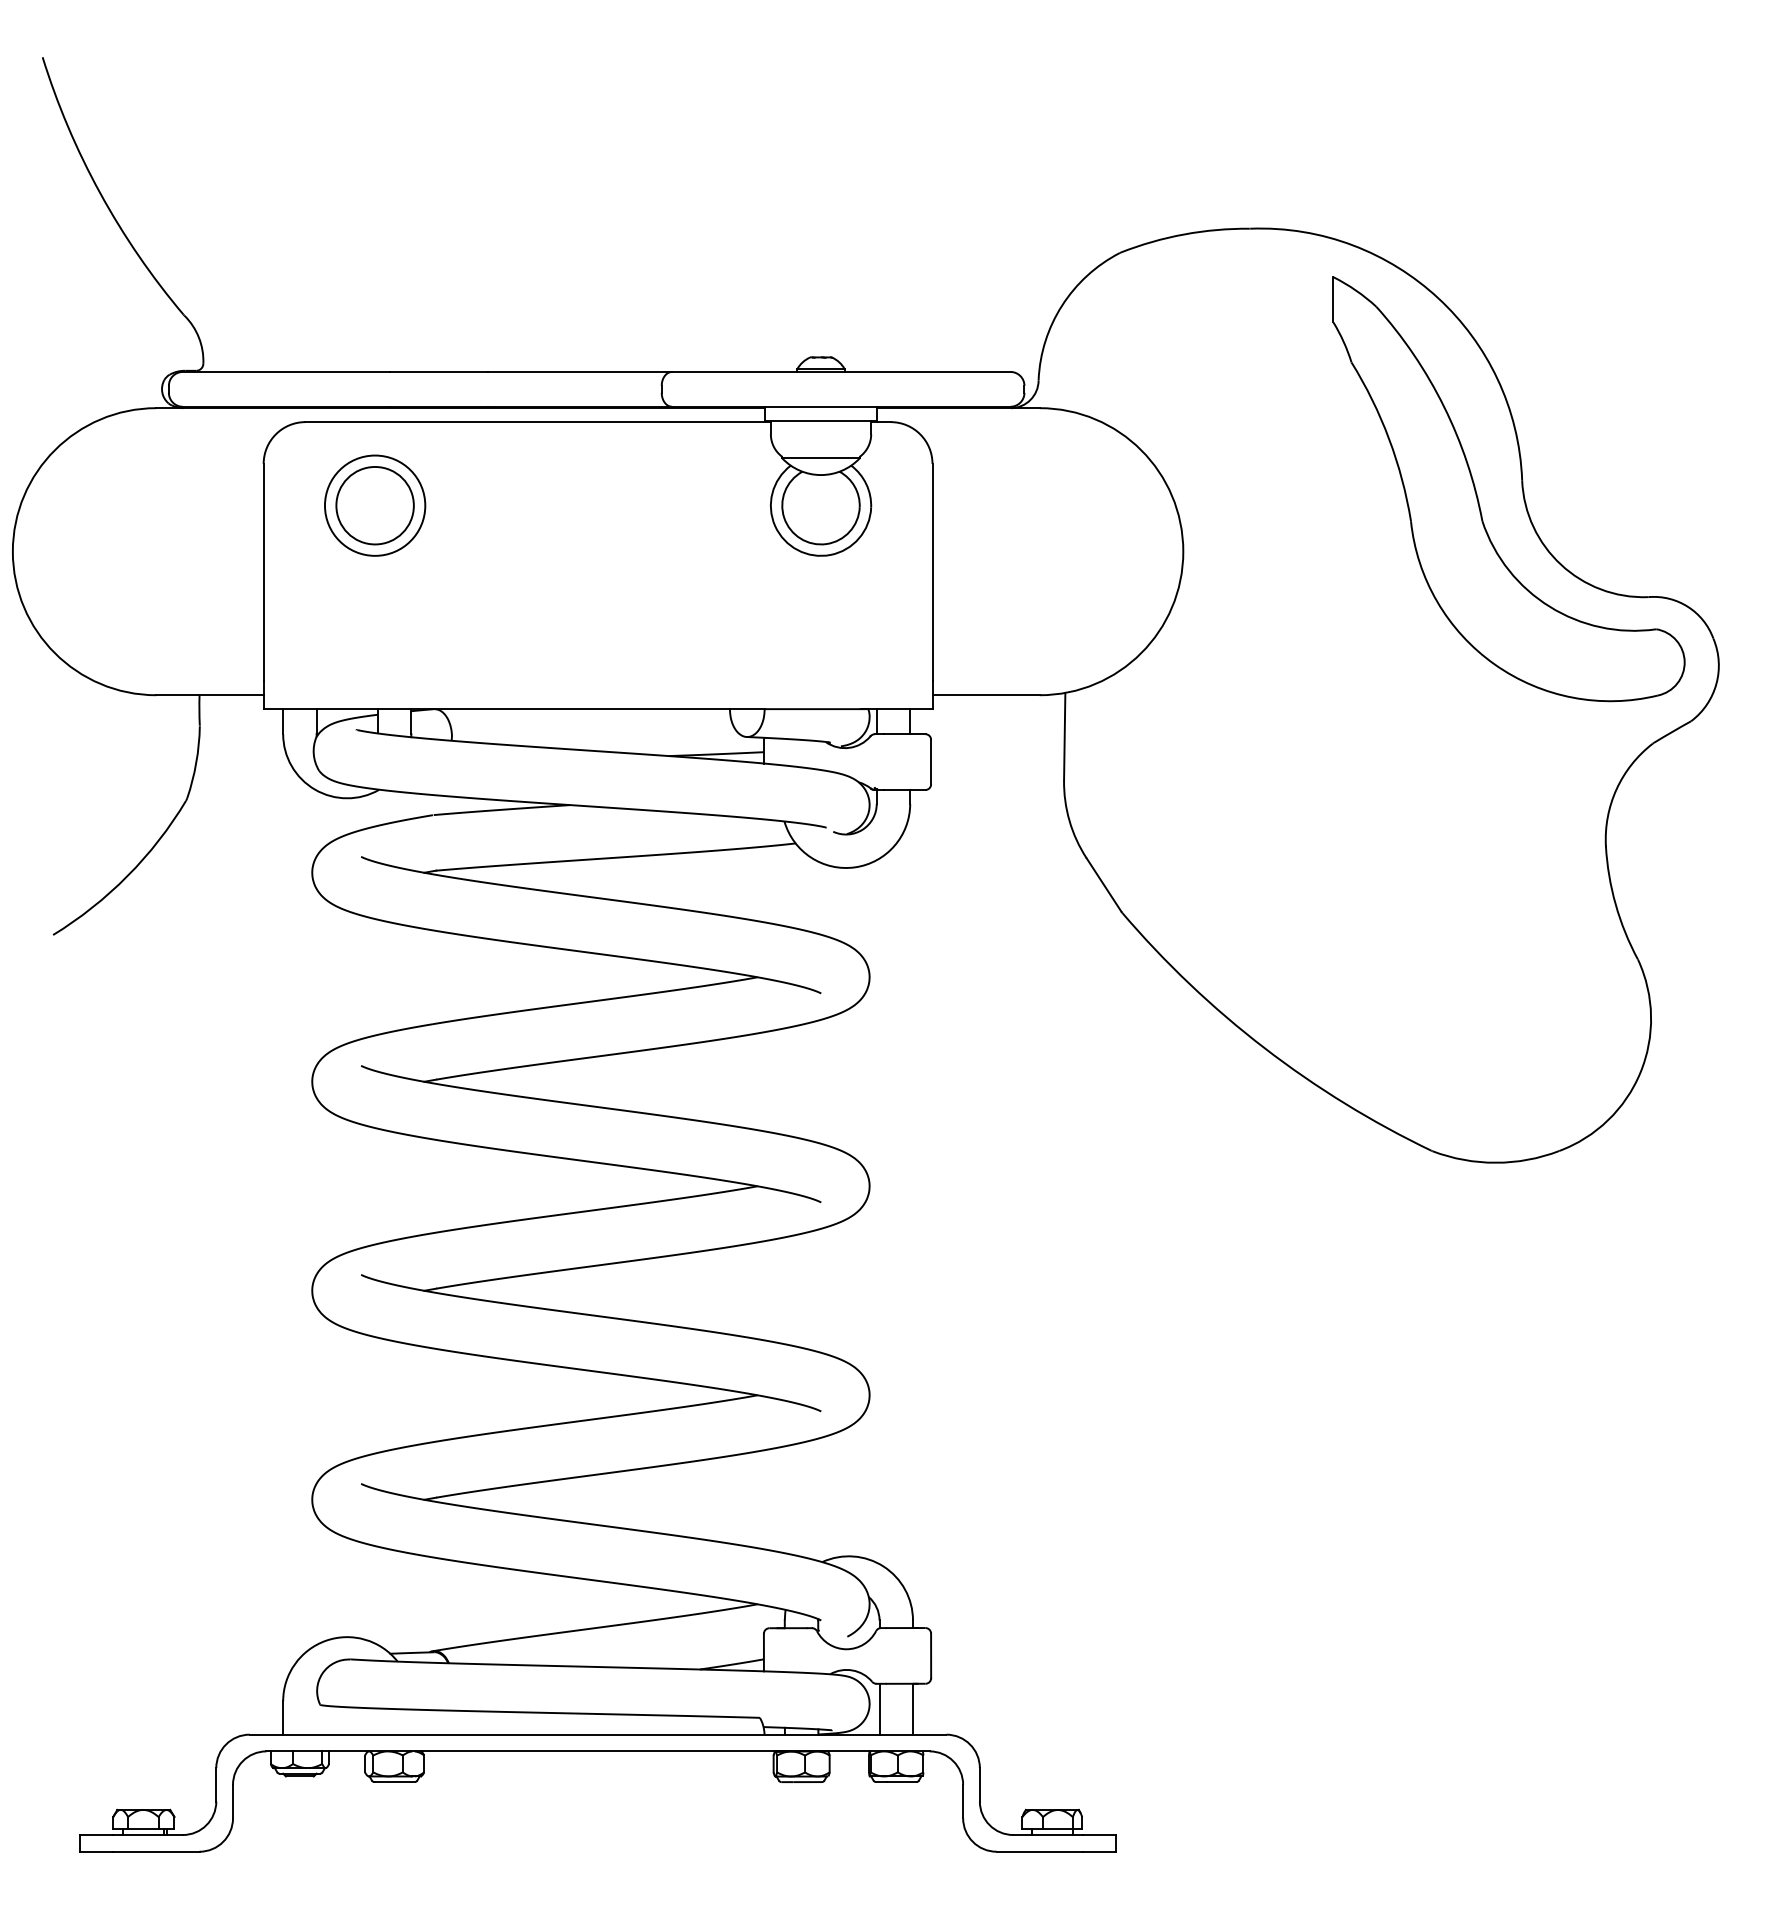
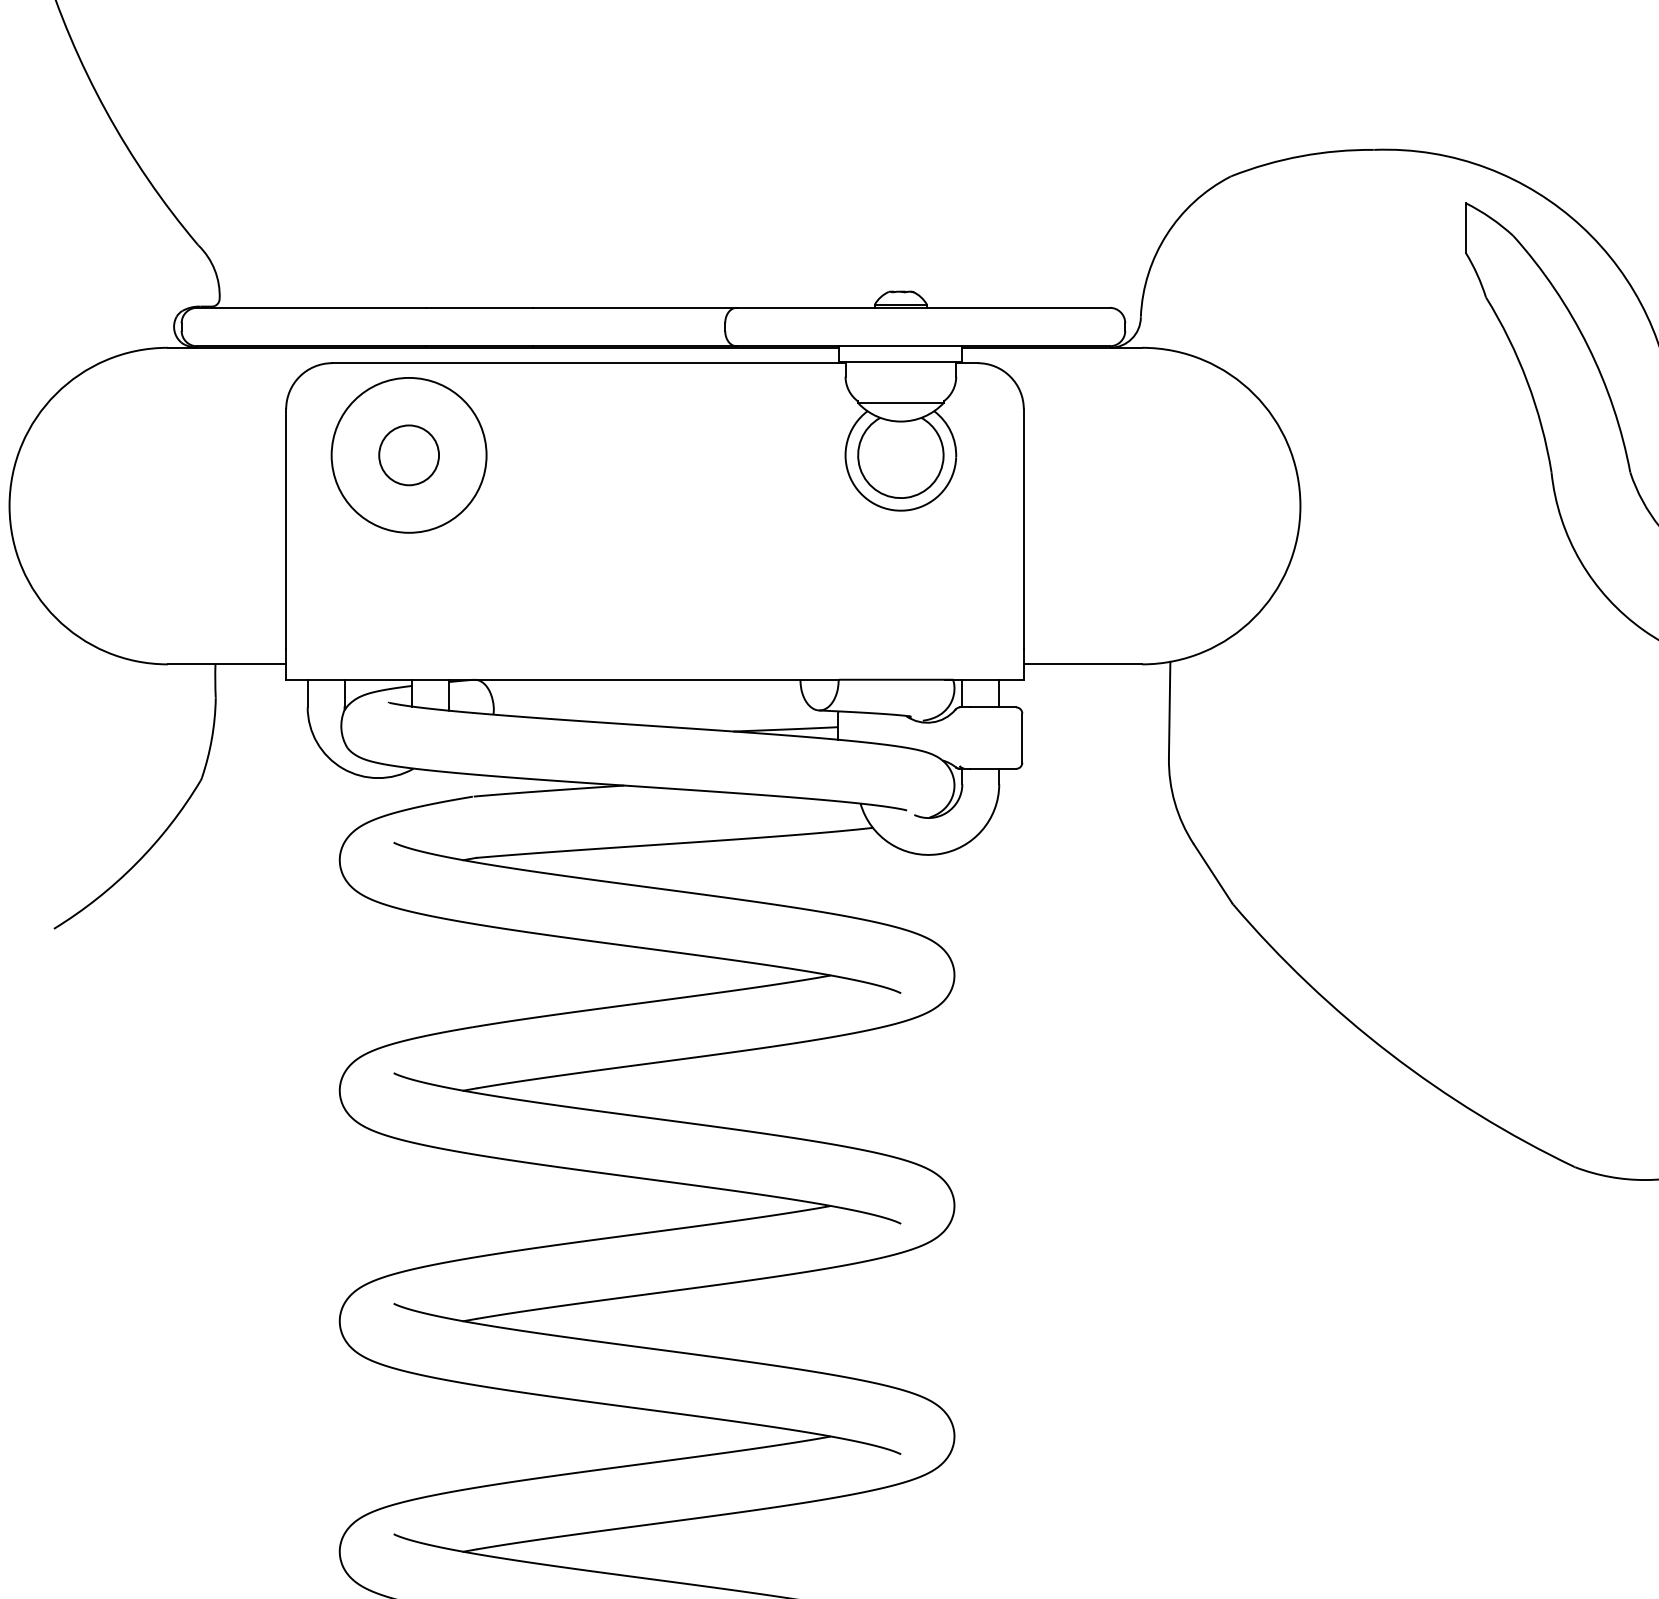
circle: (374, 505) -> (408, 455), size x0.7
circle: (374, 505) -> (408, 455), size x1.4

